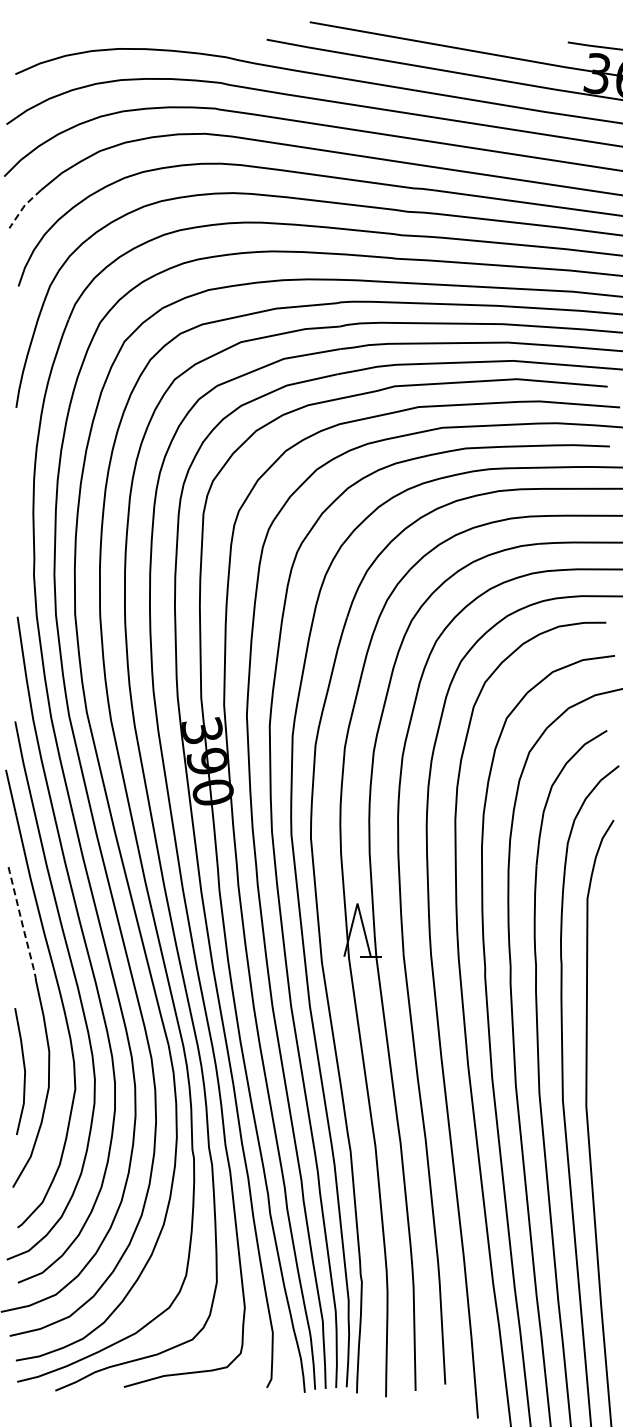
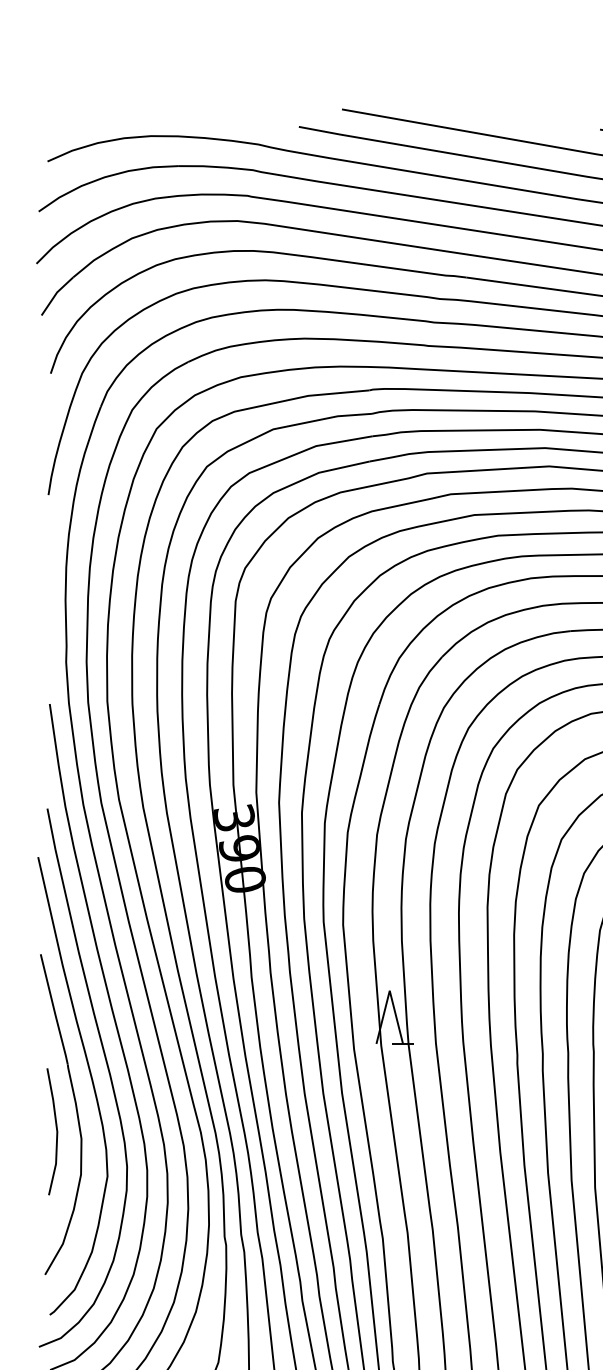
line: (23, 207) -> (55, 294), dashed -> solid
line: (22, 923) -> (54, 1010), dashed -> solid
line: (23, 1068) -> (55, 1128), moved

